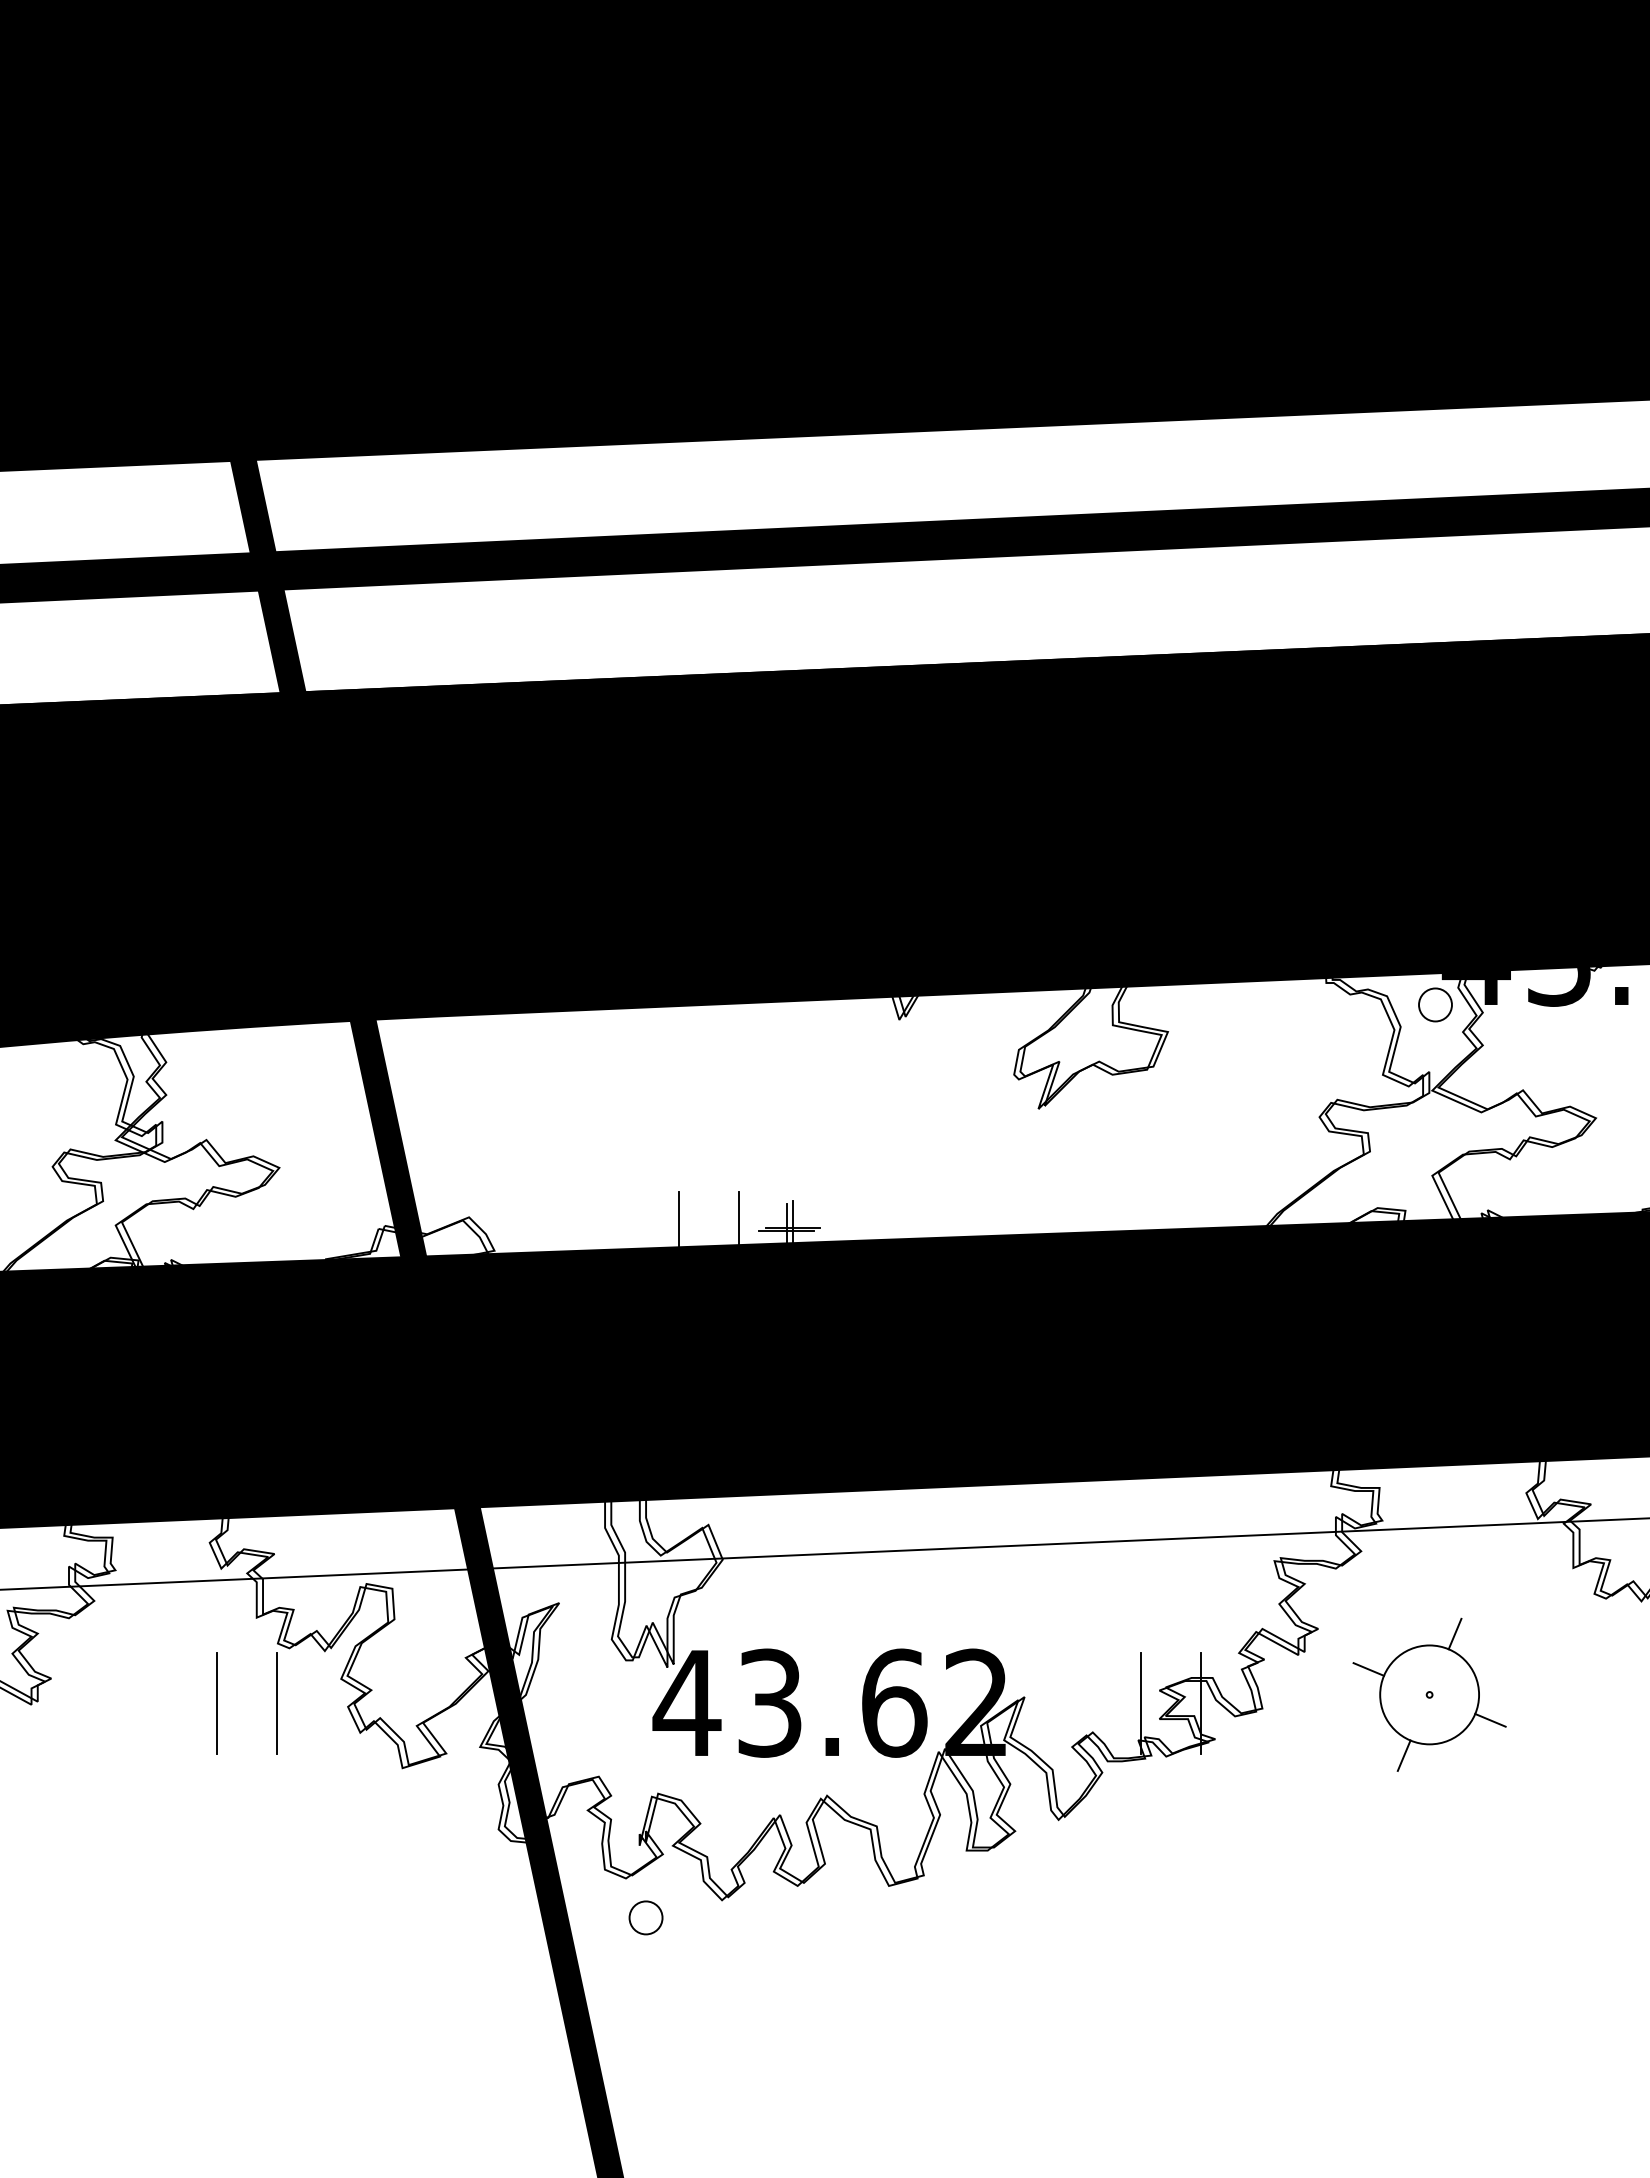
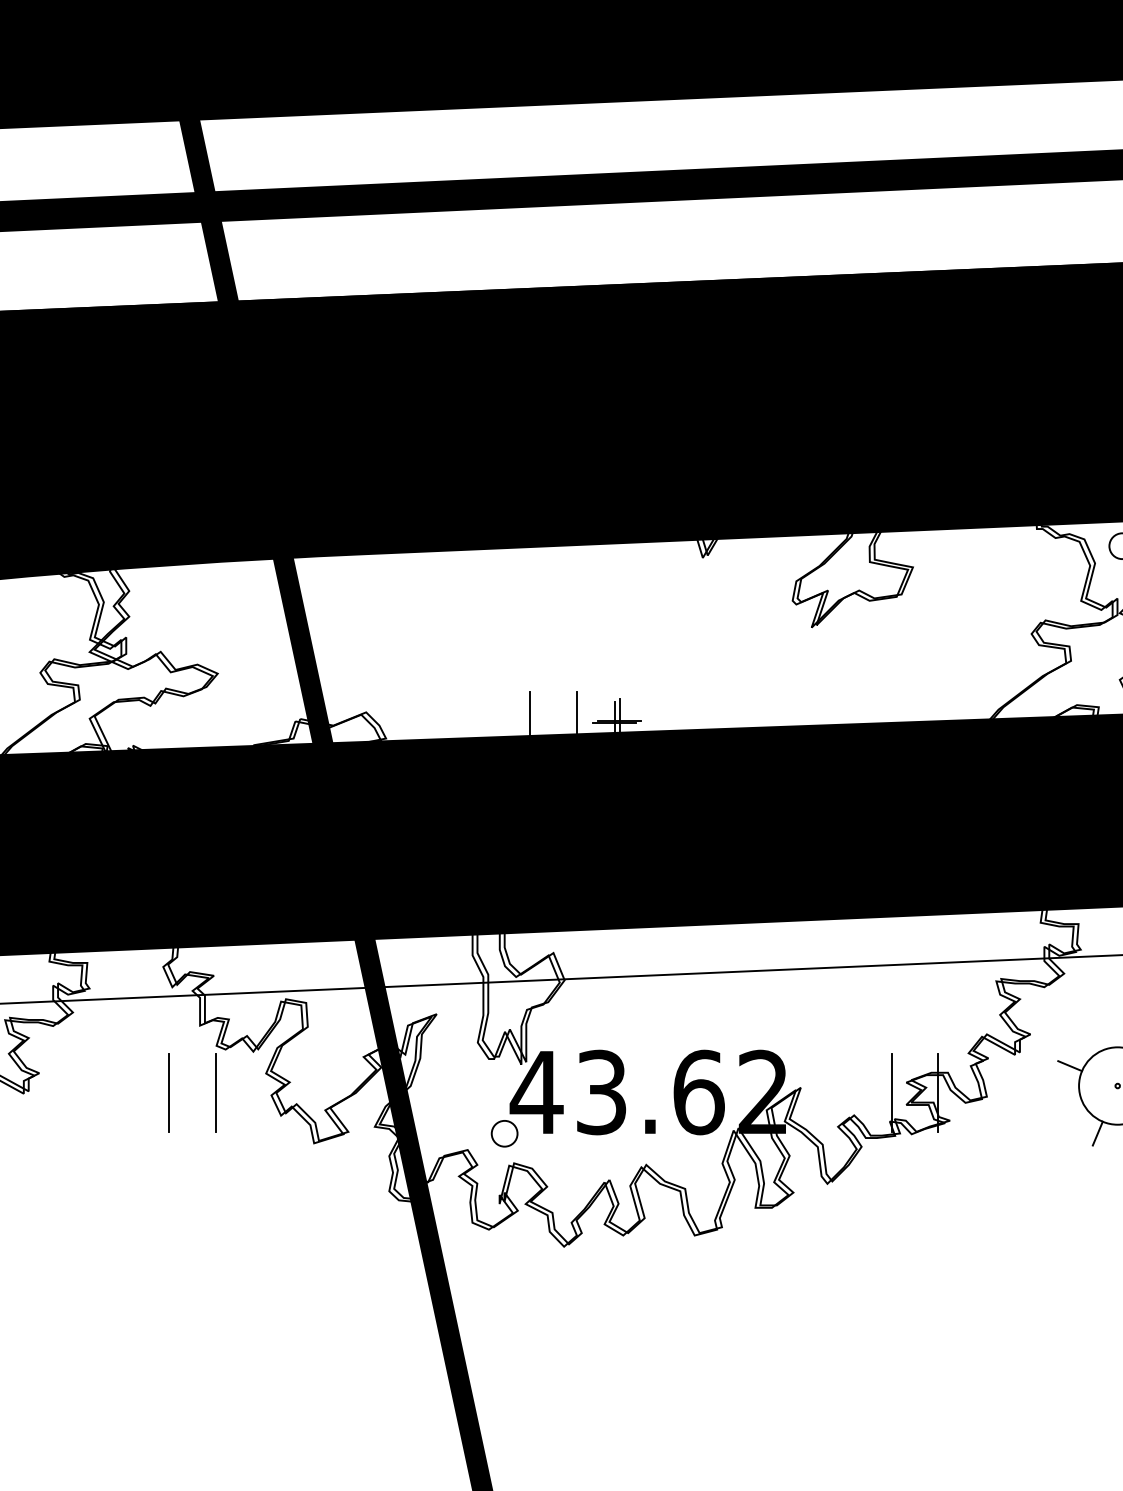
part: (645, 1917) -> (504, 1133), moved

